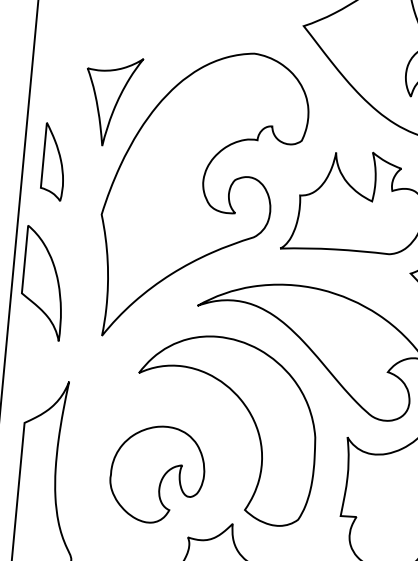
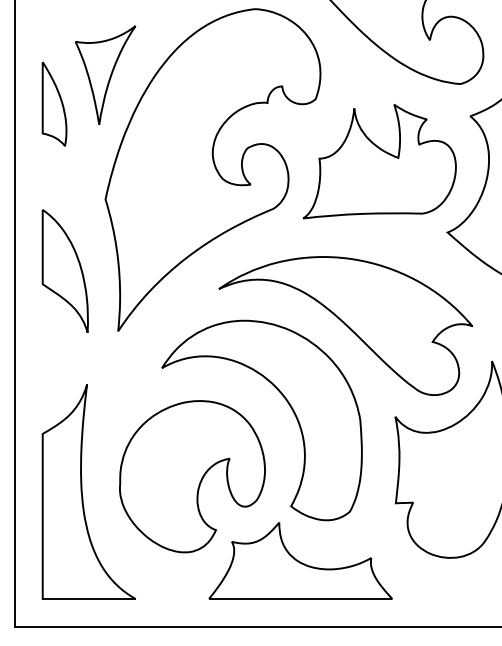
part: (54, 161) -> (54, 103), moved
part: (42, 282) -> (64, 270), moved
part: (157, 474) -> (192, 476), size x1.43

